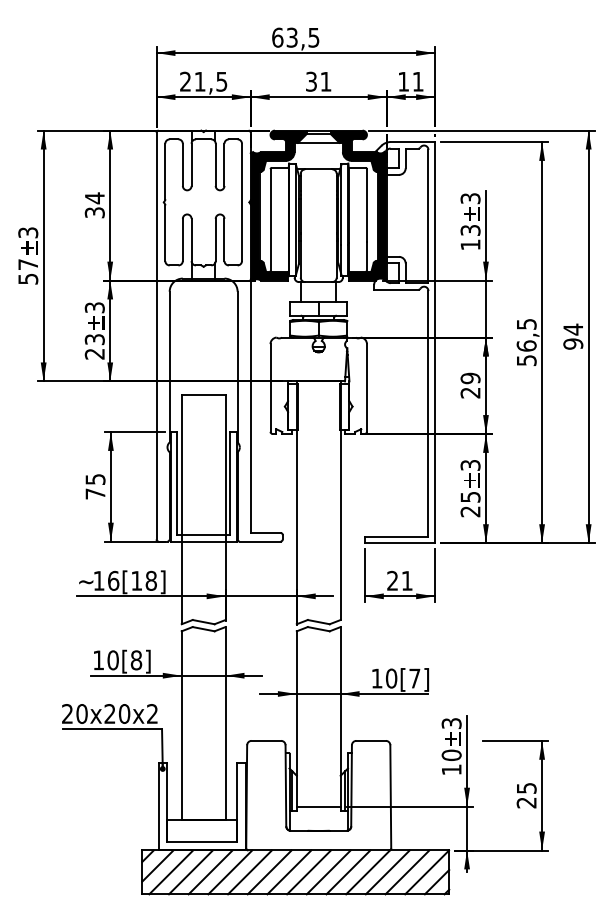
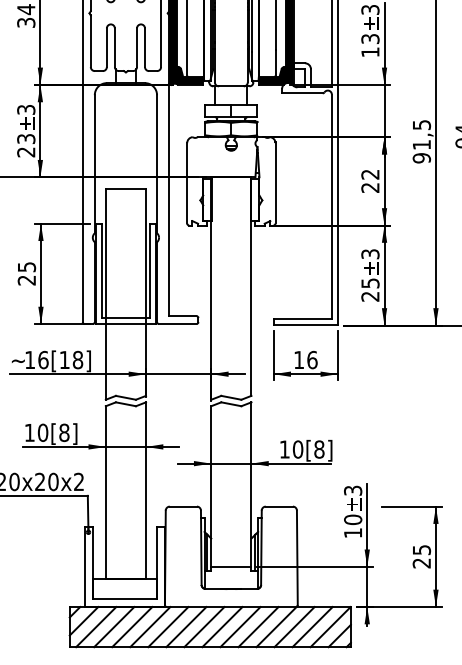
text: (526, 353) -> (421, 151), 56,5 -> 91,5
text: (470, 378) -> (370, 174), 29 -> 22
text: (95, 493) -> (26, 280), 75 -> 25
text: (400, 580) -> (306, 359), 21 -> 16
text: (414, 678) -> (319, 449), [7] -> [8]

